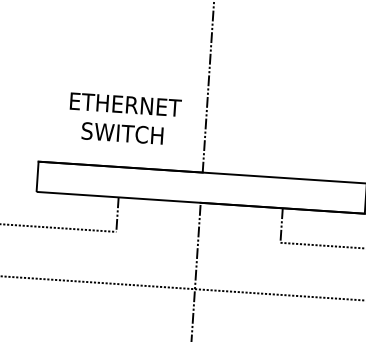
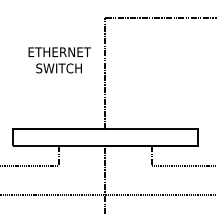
text: (124, 119) -> (59, 60), moved

